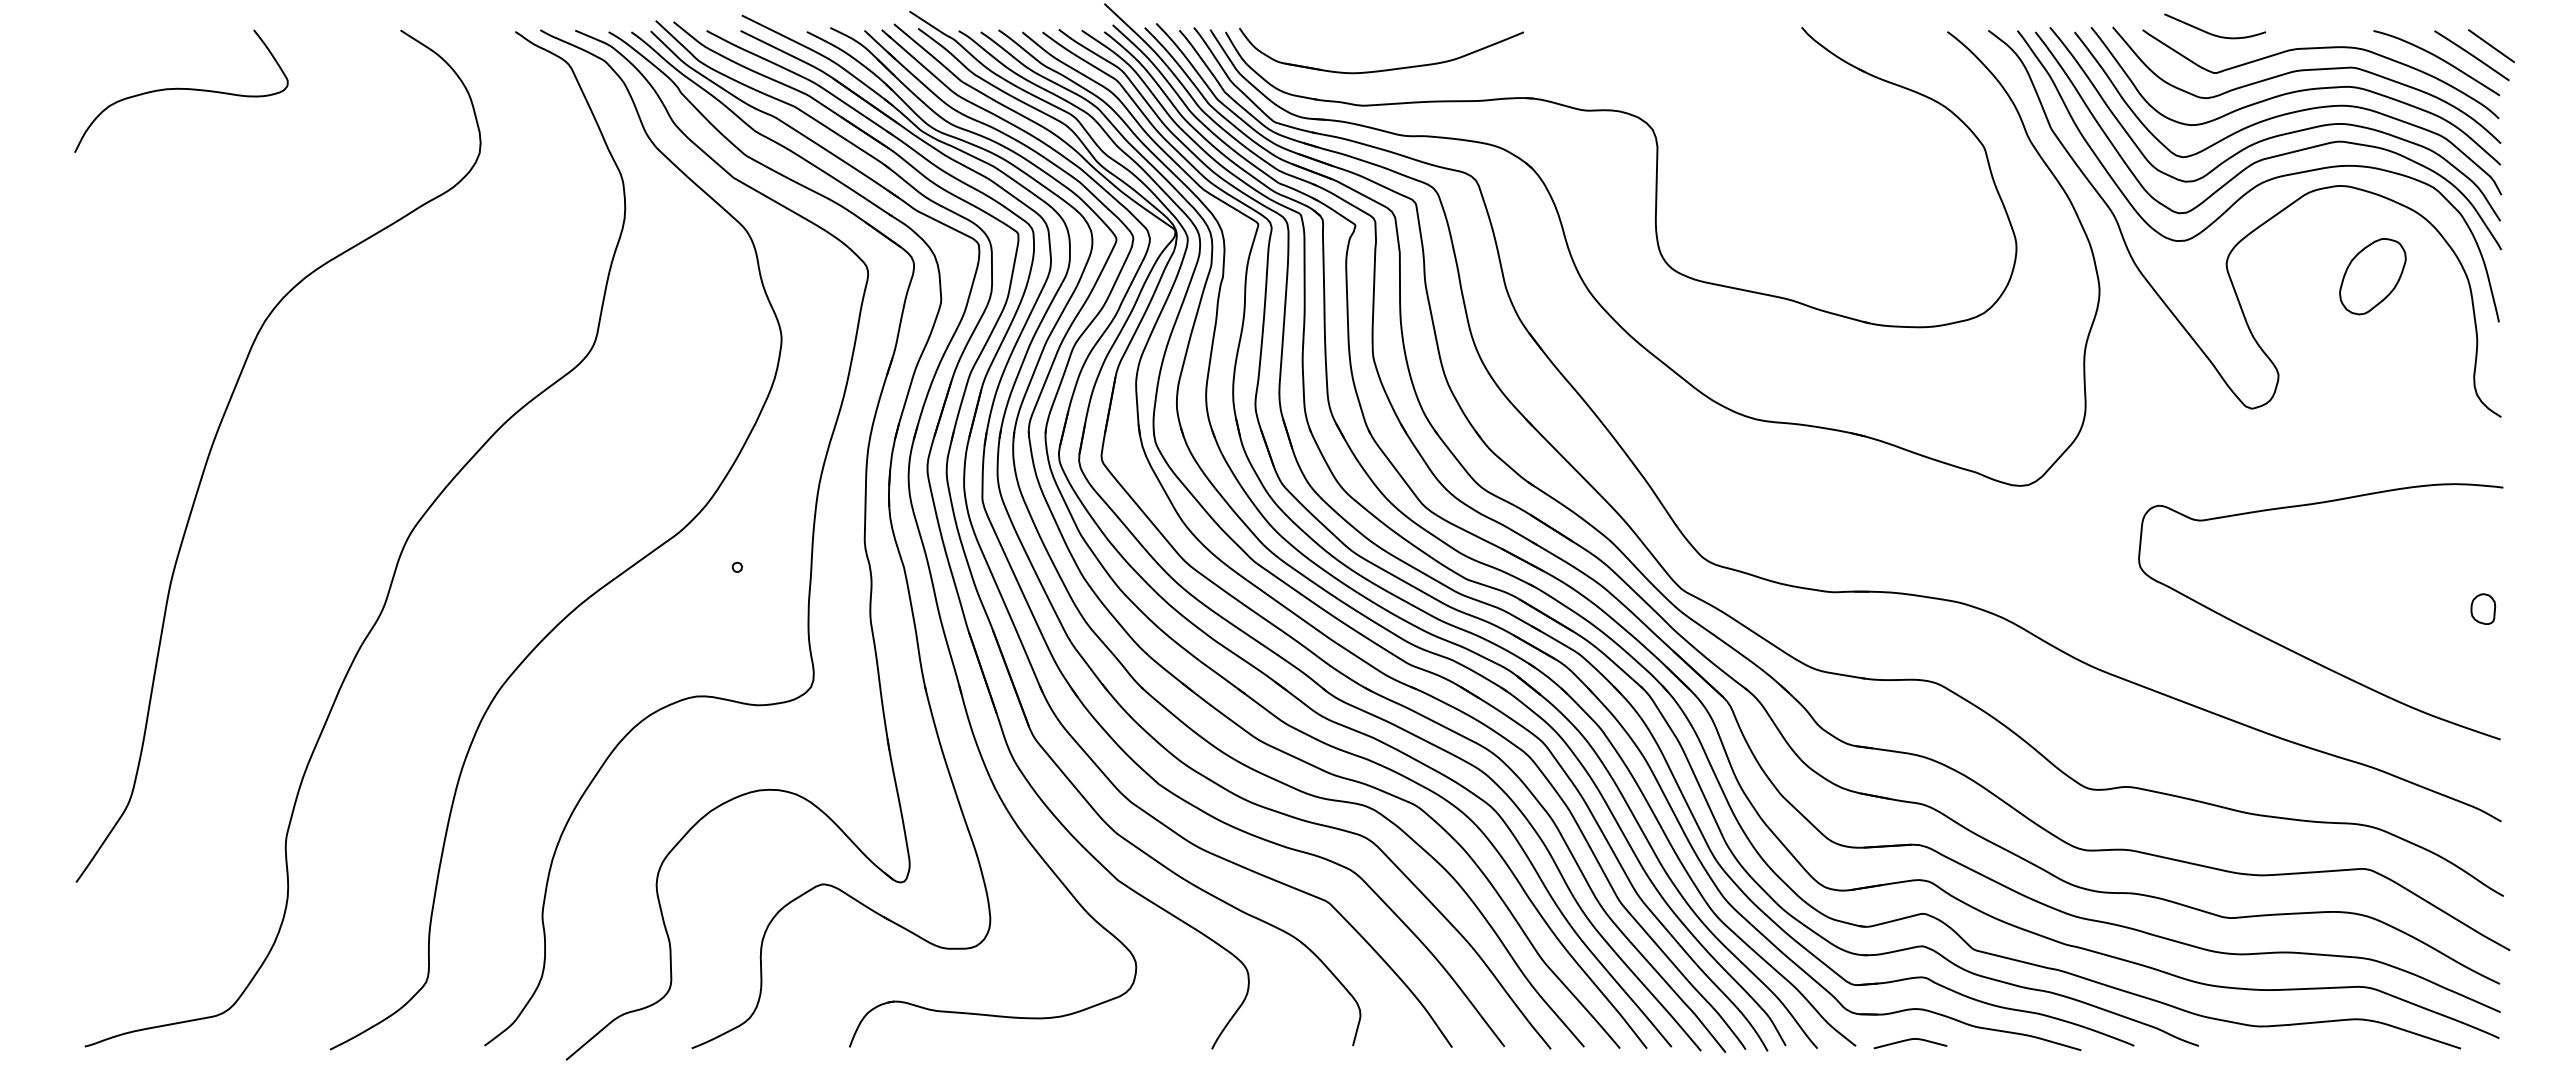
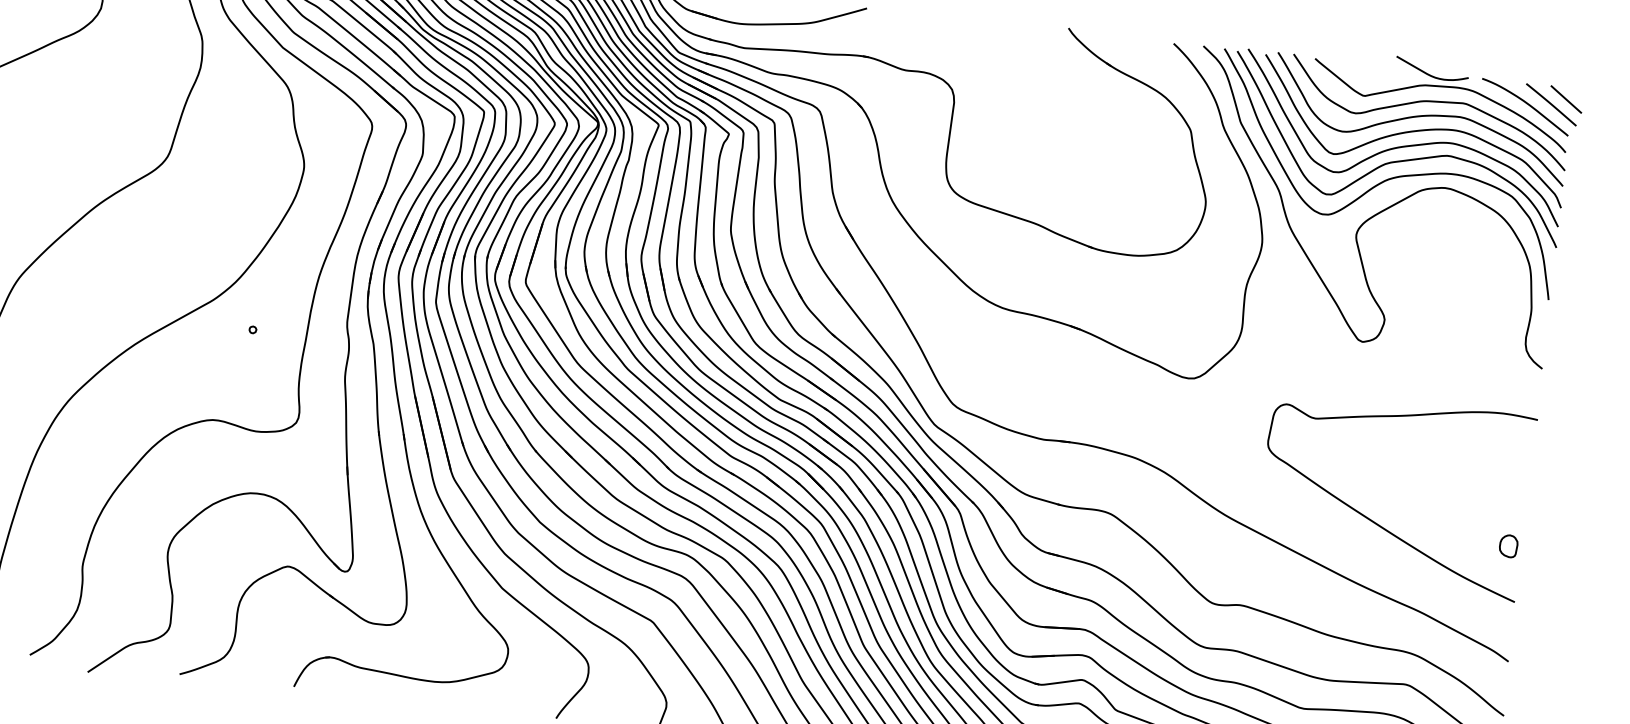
curve: (2212, 33) -> (1429, 74), moved
part: (2372, 276) -> (1460, 256), removed
part: (2483, 608) -> (1508, 545), moved

